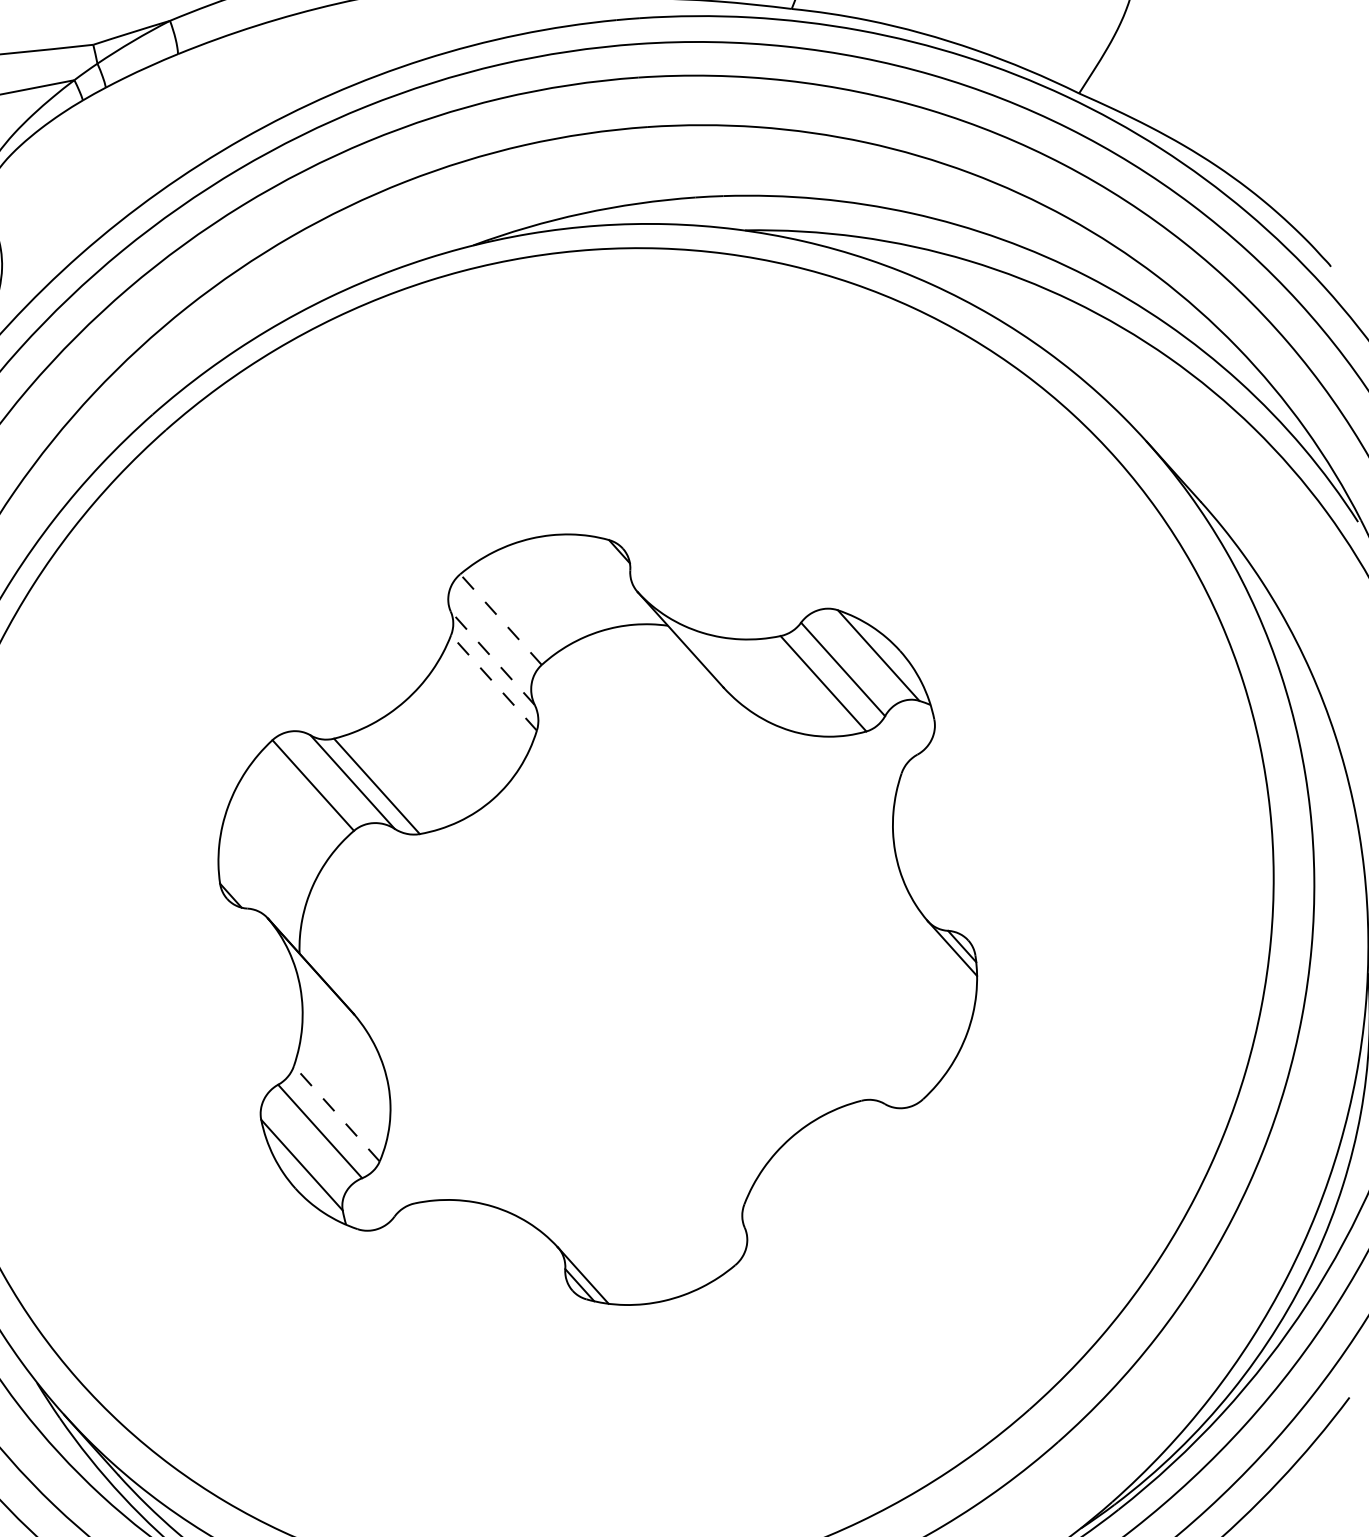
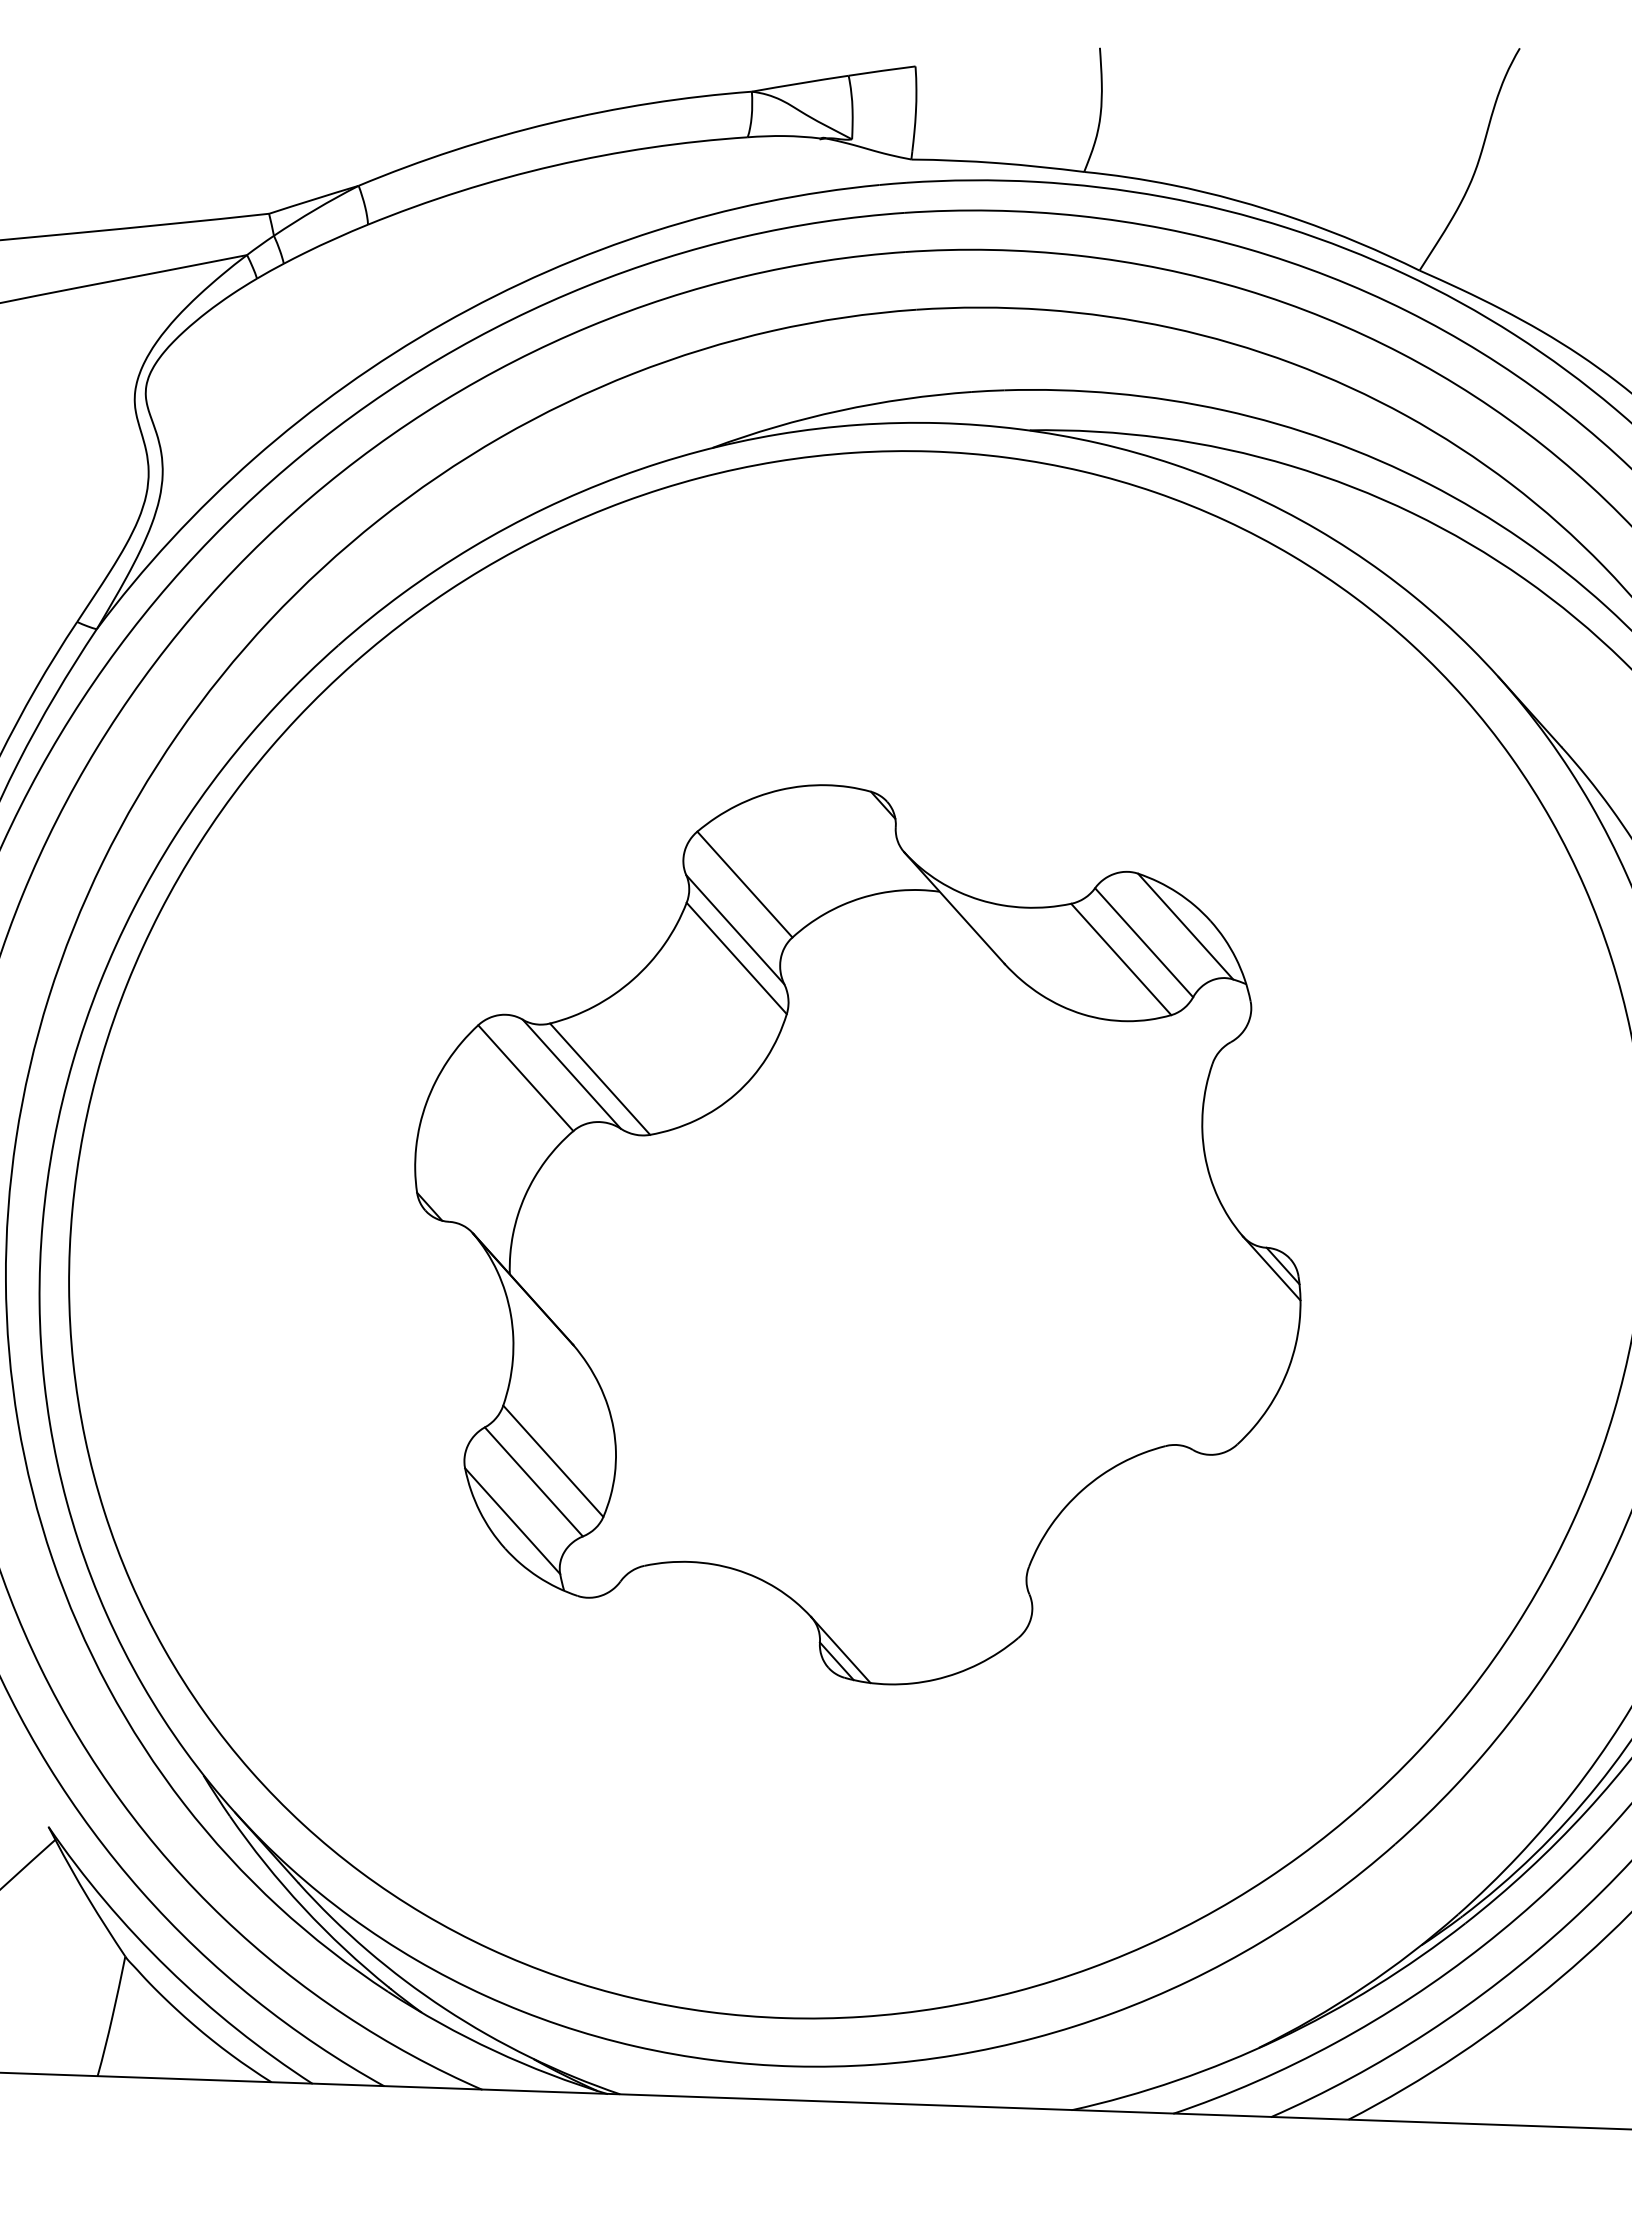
line: (500, 619) -> (744, 884), dashed -> solid
line: (492, 658) -> (735, 929), dashed -> solid
line: (493, 682) -> (736, 958), dashed -> solid
line: (336, 1113) -> (553, 1461), dashed -> solid

